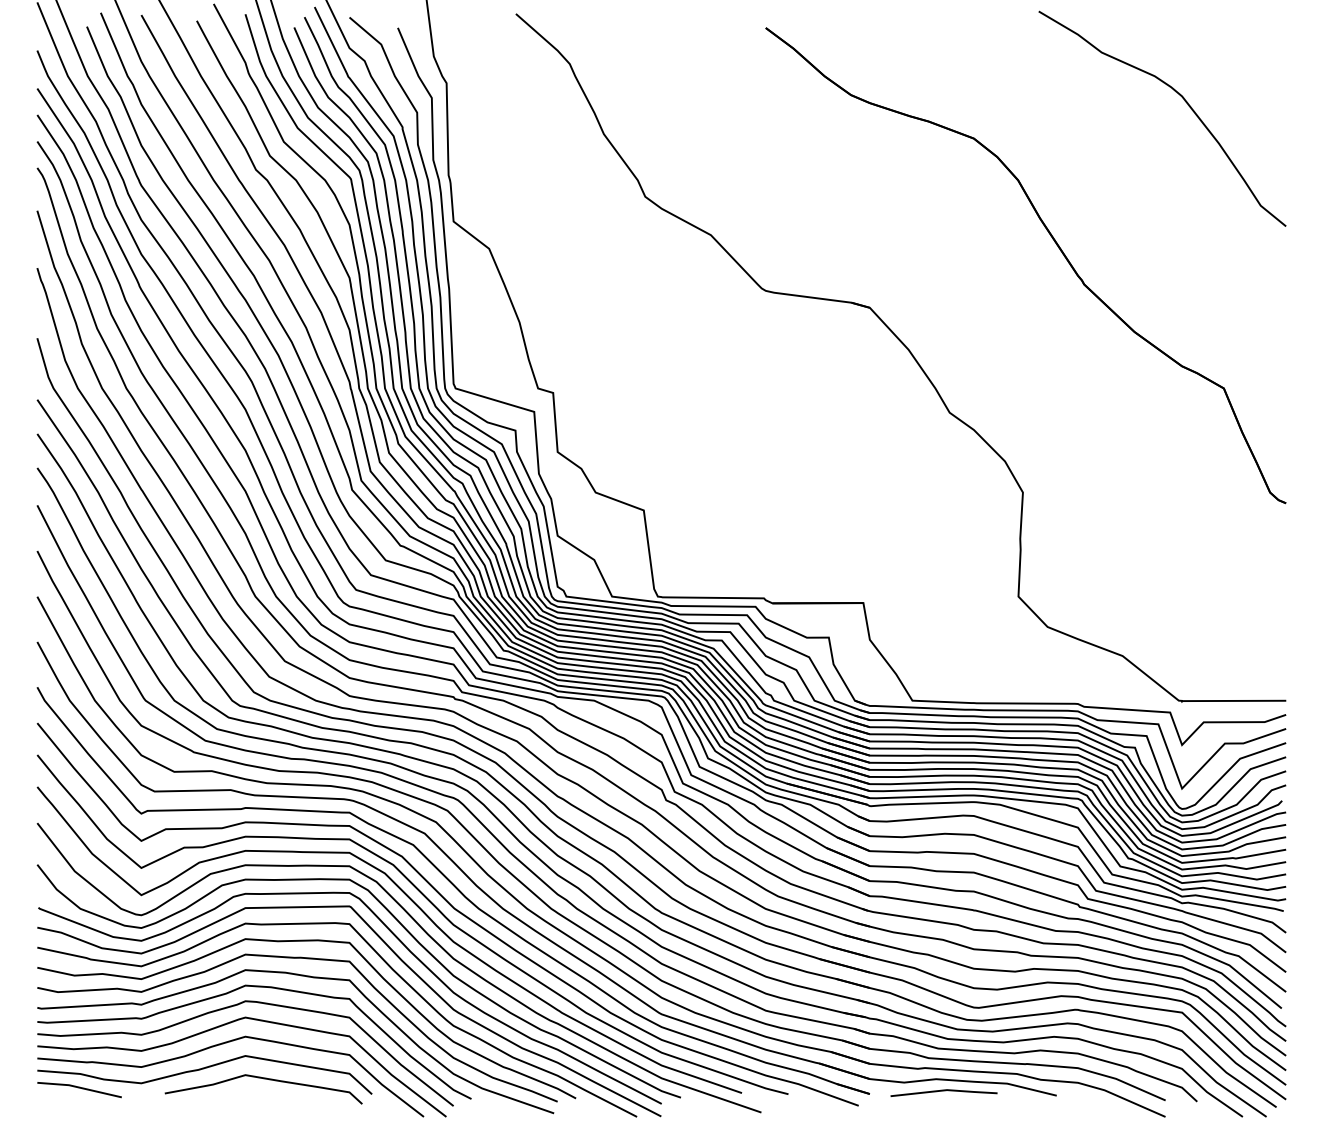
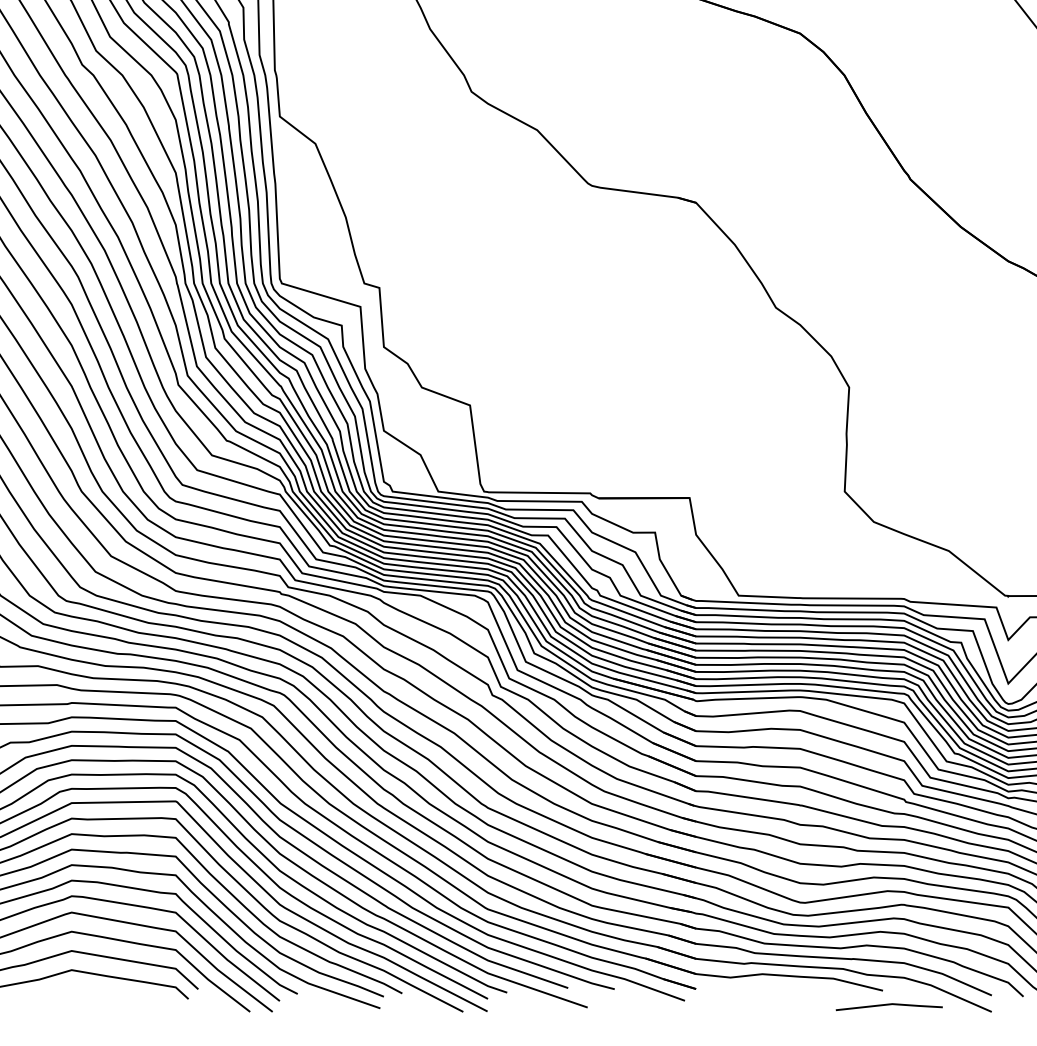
line: (943, 1091) -> (888, 1005), moved

